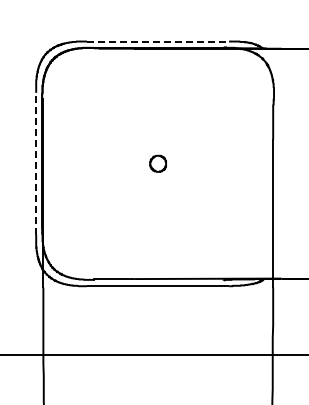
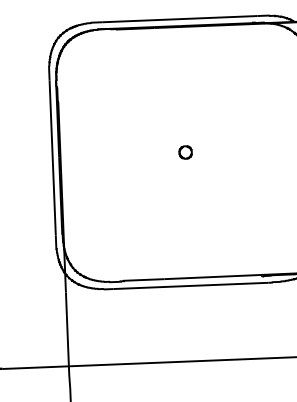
line: (158, 41) -> (180, 19), dashed -> solid
line: (36, 163) -> (53, 157), dashed -> solid
part: (157, 163) -> (184, 152), size x0.71

